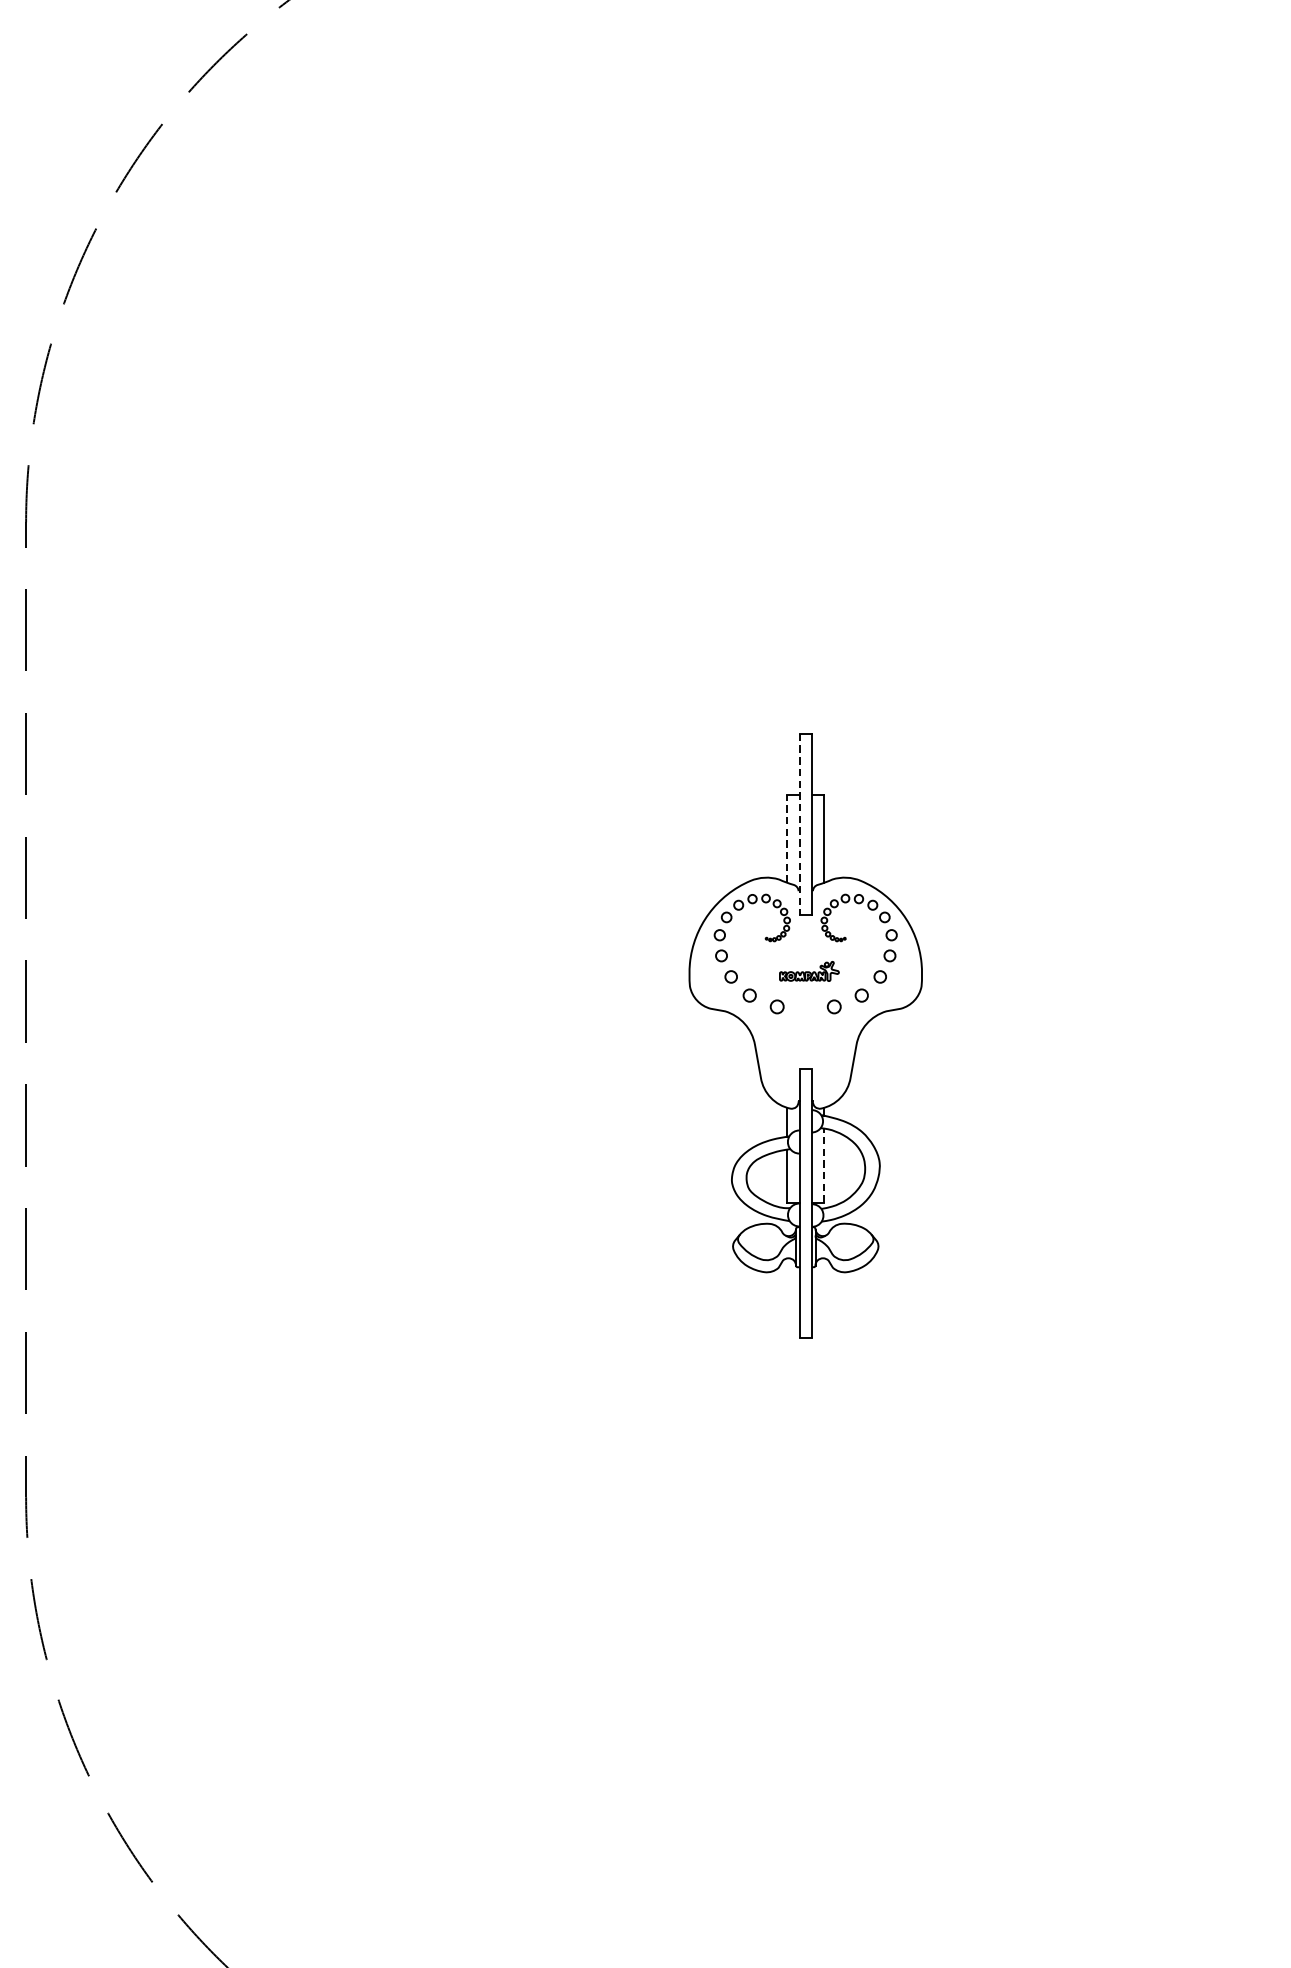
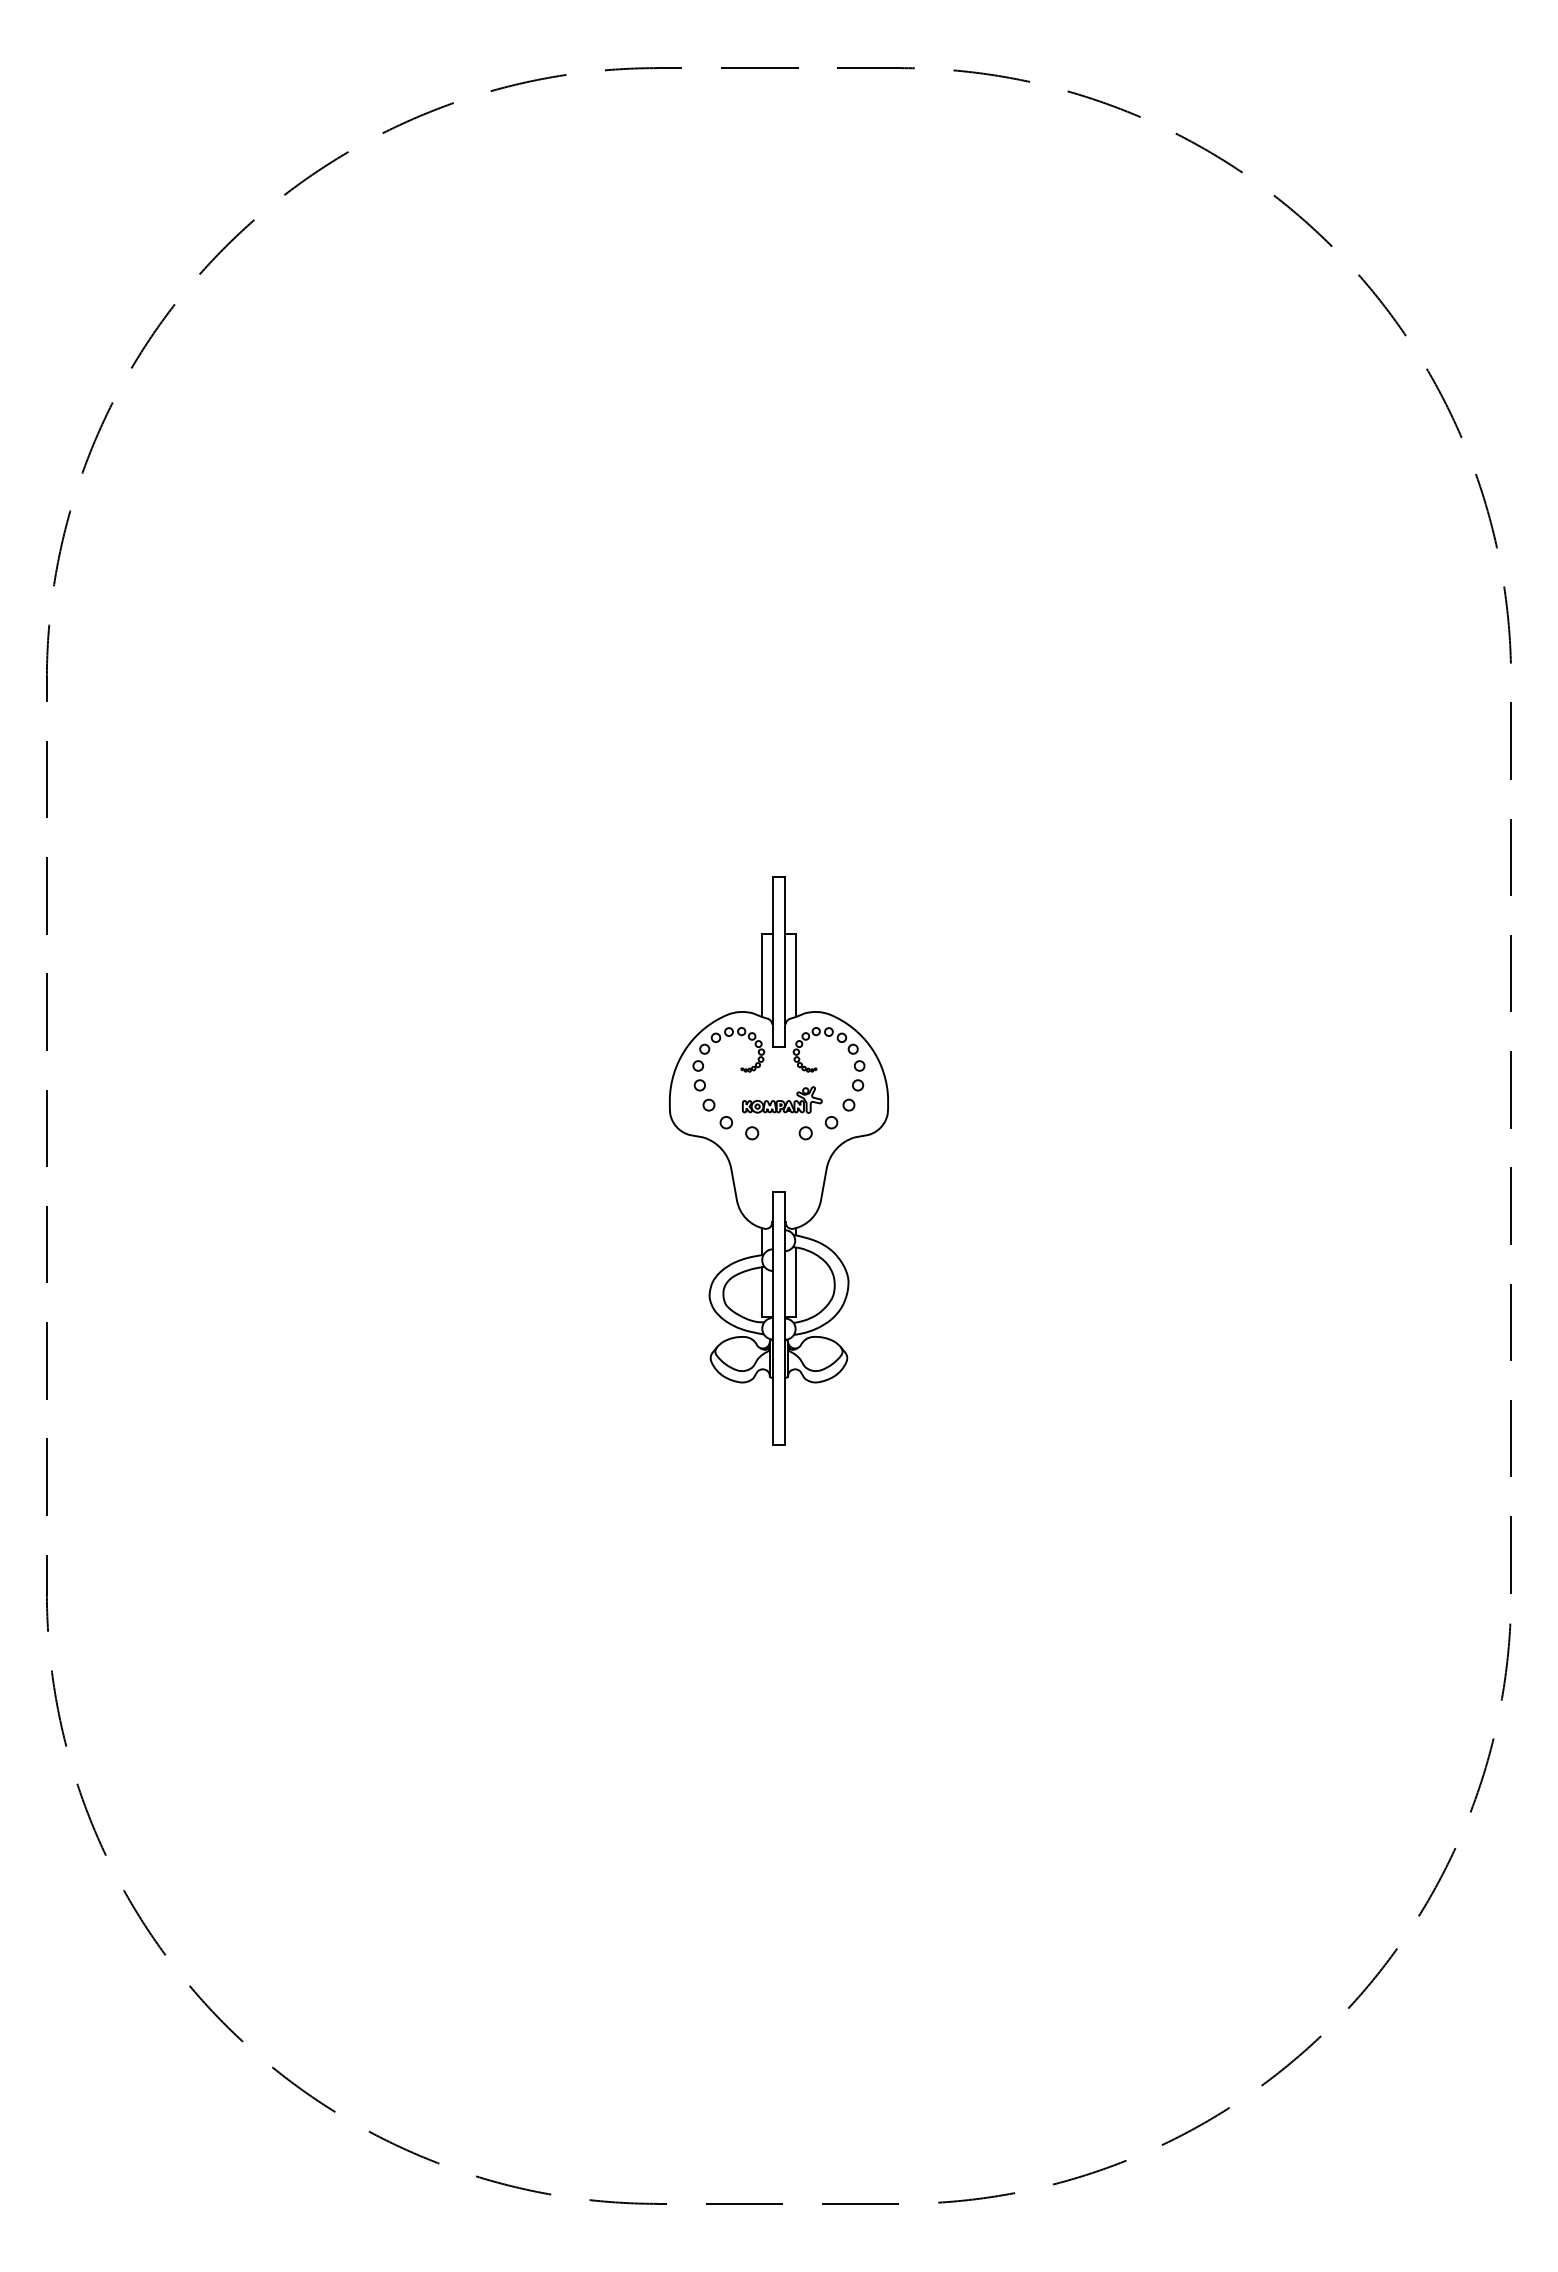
line: (799, 825) -> (773, 962), dashed -> solid
line: (787, 837) -> (761, 974), dashed -> solid
part: (809, 970) -> (782, 1099), size x1.43
line: (824, 1165) -> (796, 1282), dashed -> solid

